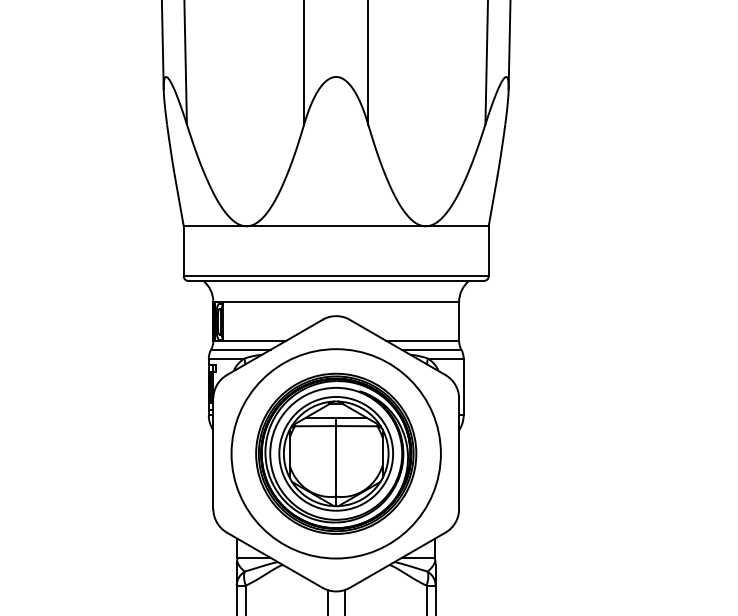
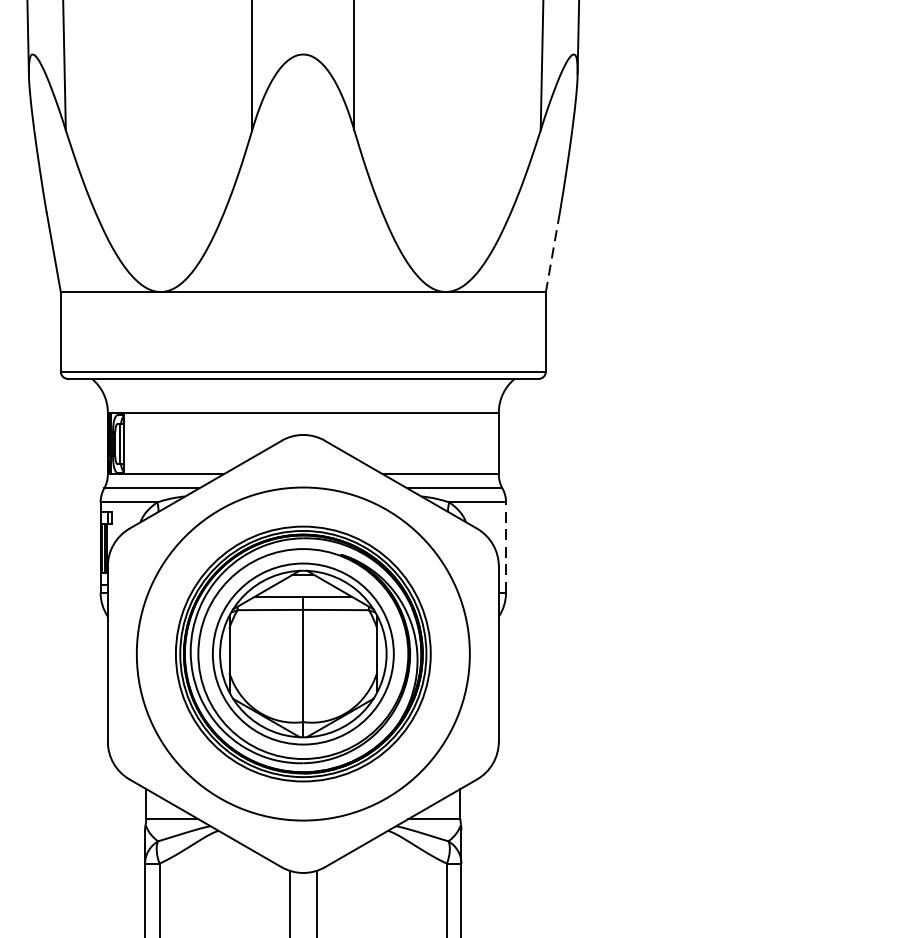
line: (492, 201) -> (551, 252), solid -> dashed
line: (463, 386) -> (505, 546), solid -> dashed

